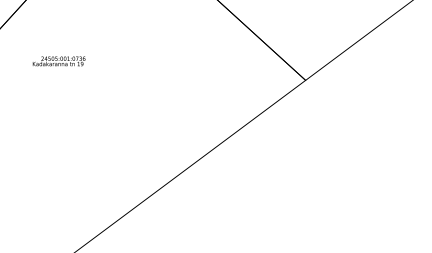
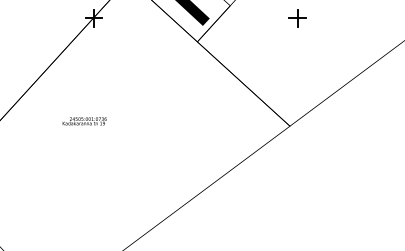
text: (58, 61) -> (84, 121), moved

